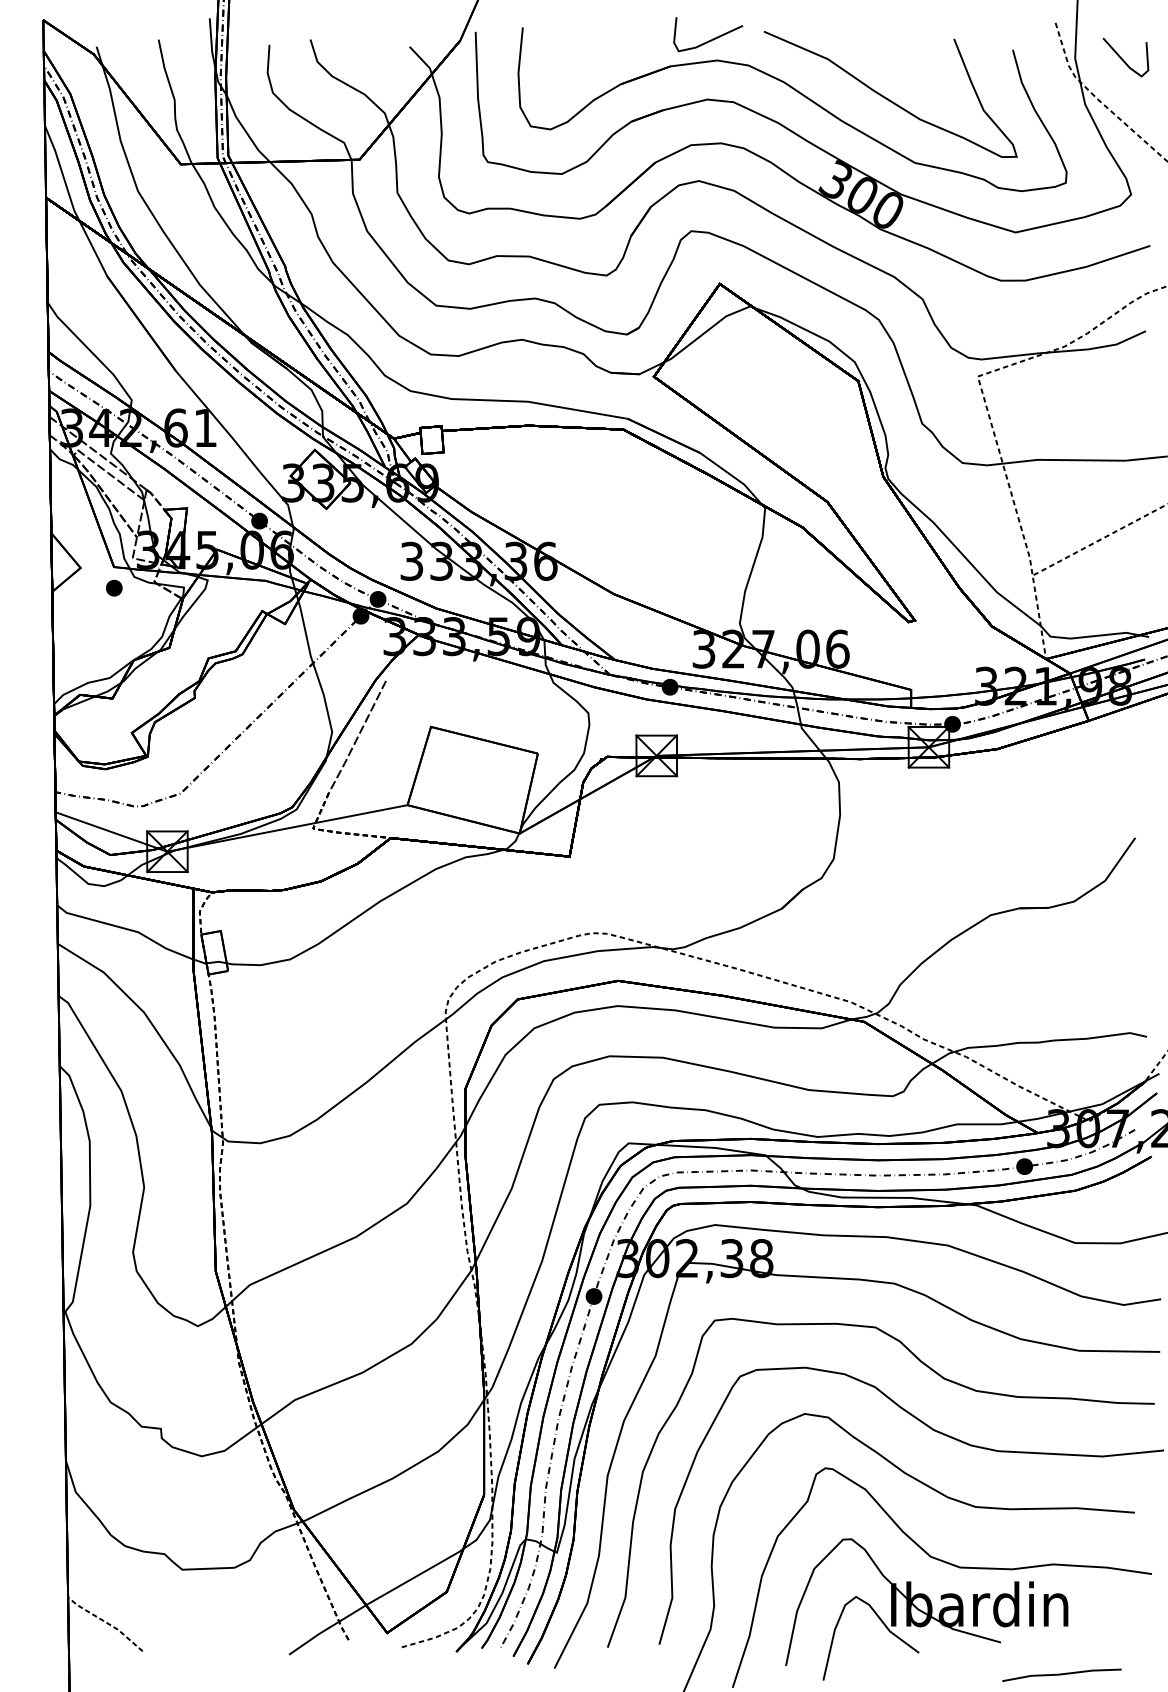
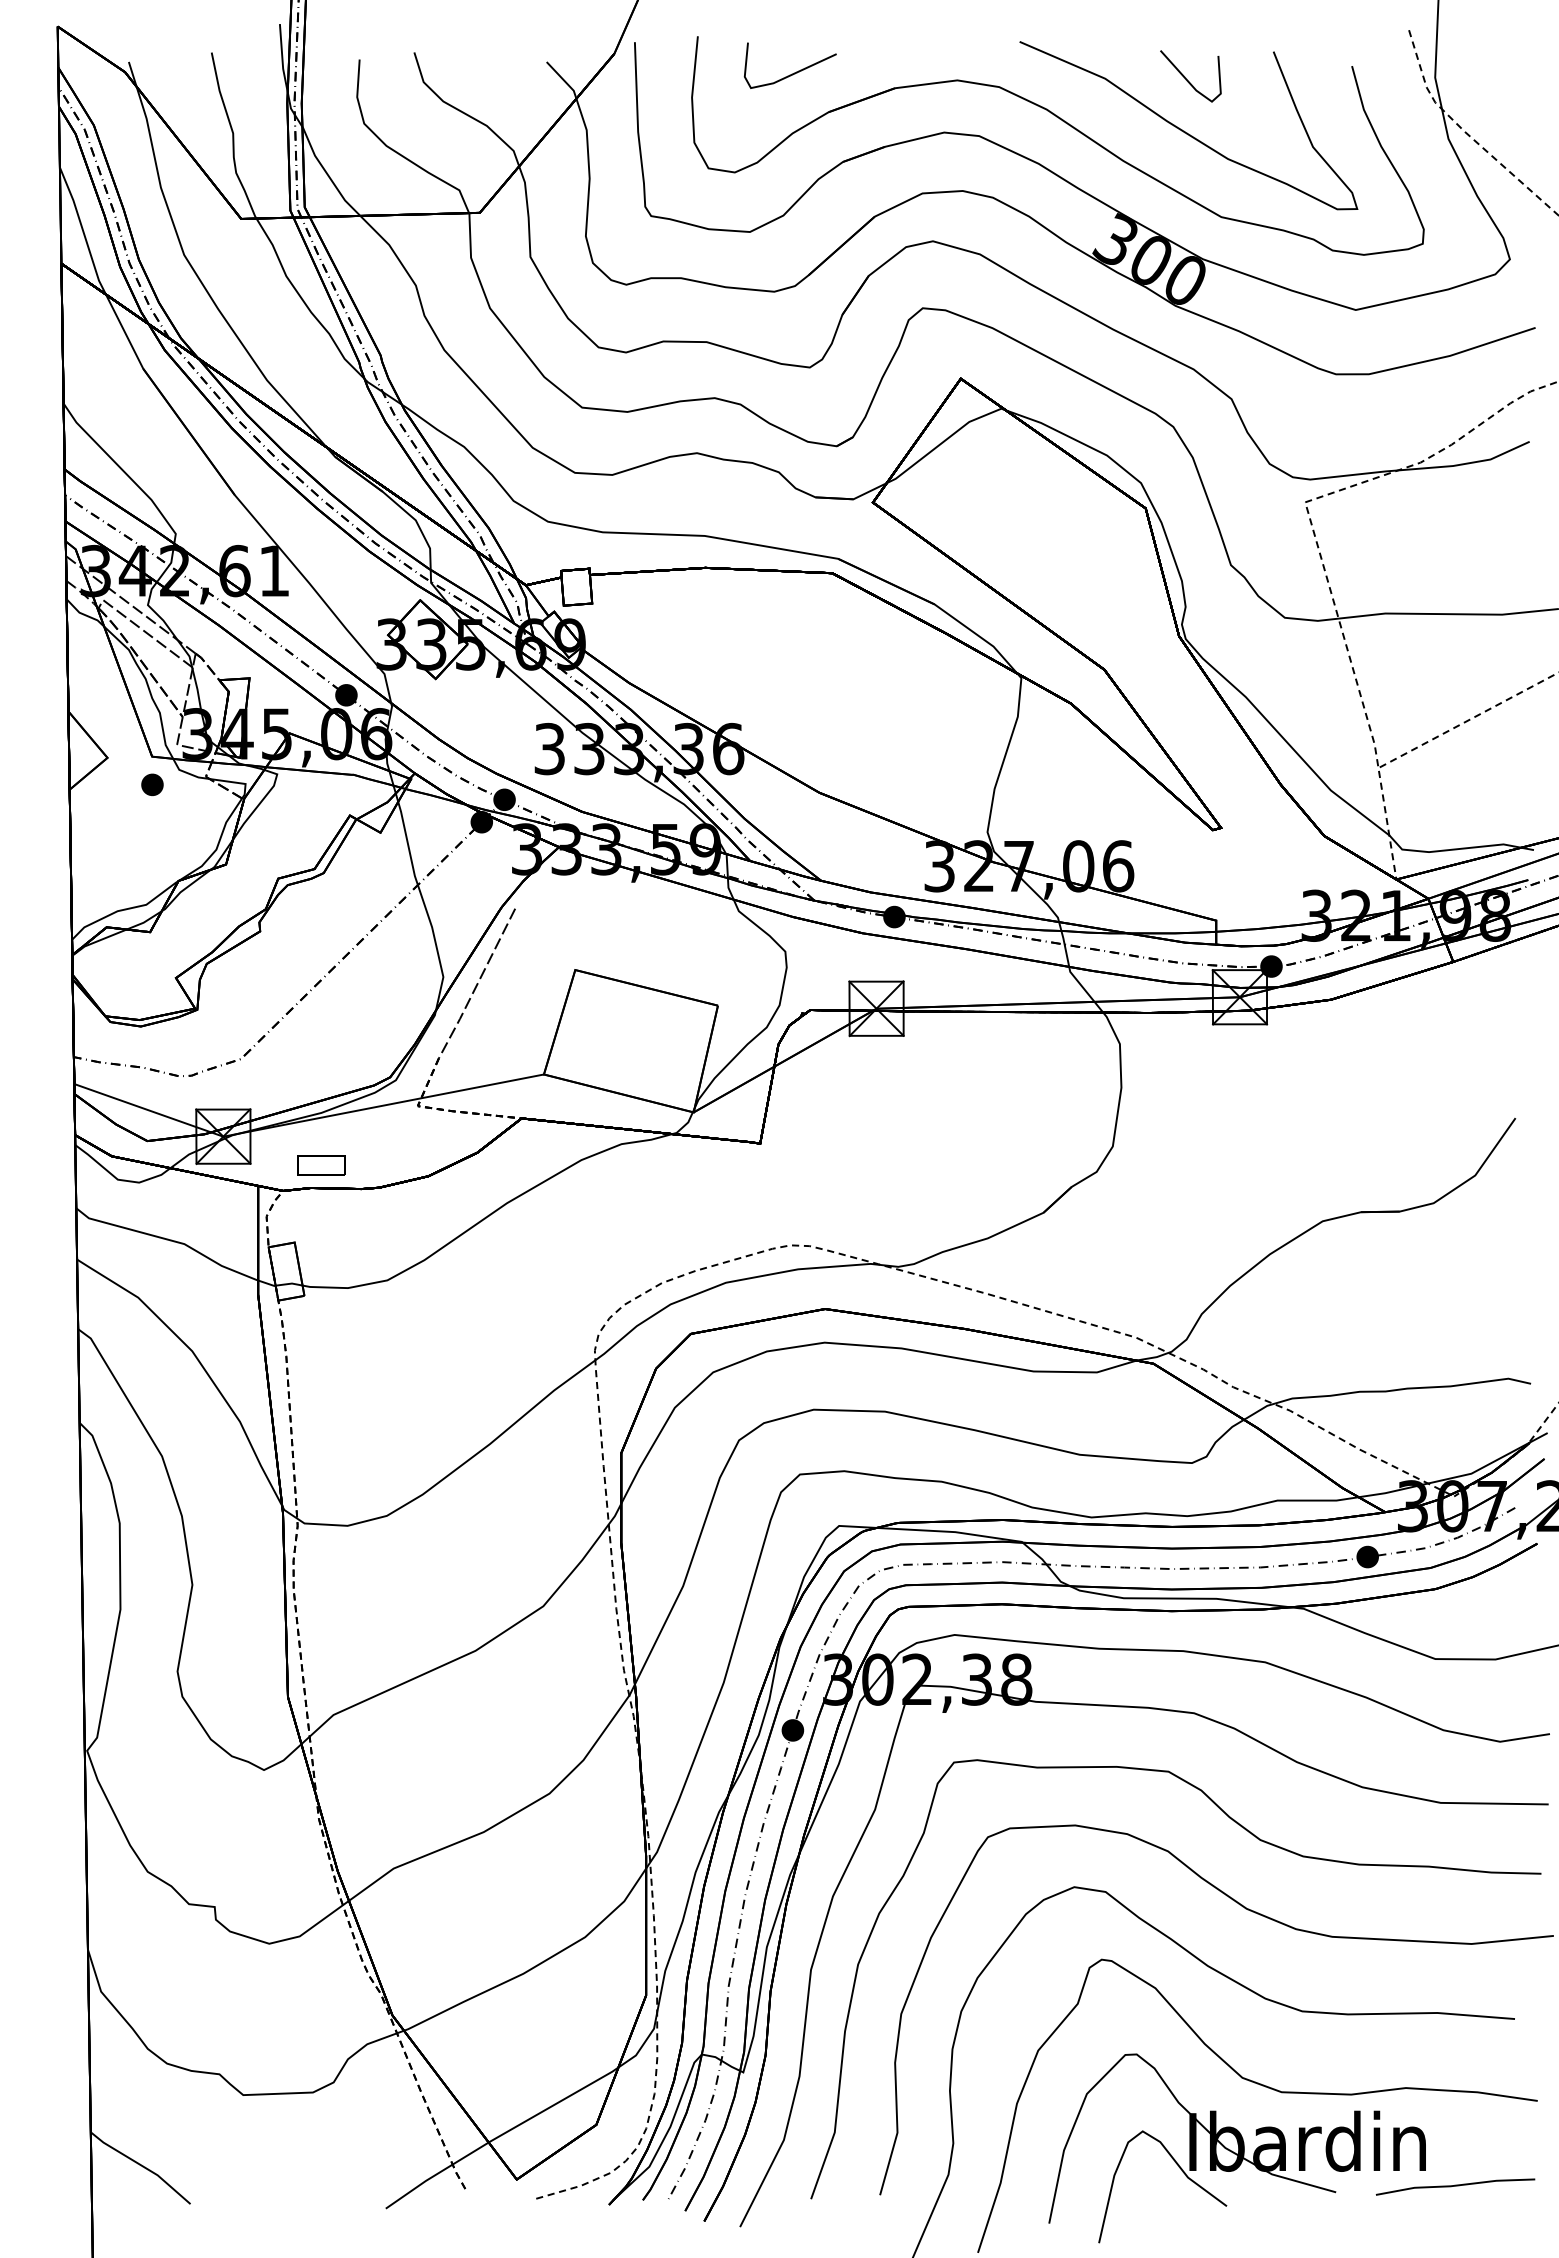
line: (709, 40) -> (792, 73), moved
line: (1123, 59) -> (1187, 79), moved
part: (240, 873) -> (321, 1165), added
line: (106, 1622) -> (141, 2165), dashed -> solid
line: (1061, 1674) -> (1455, 2186), moved

